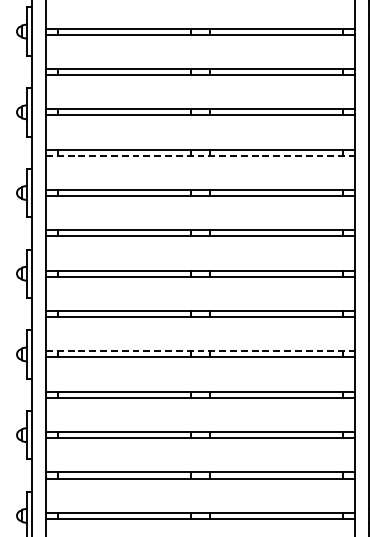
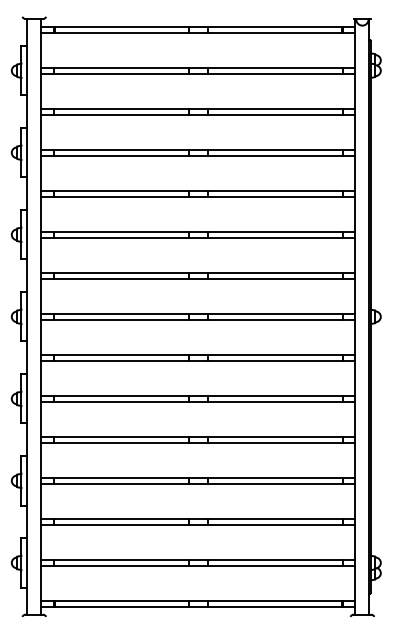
line: (200, 155) -> (198, 196), dashed -> solid
line: (200, 351) -> (198, 395), dashed -> solid

